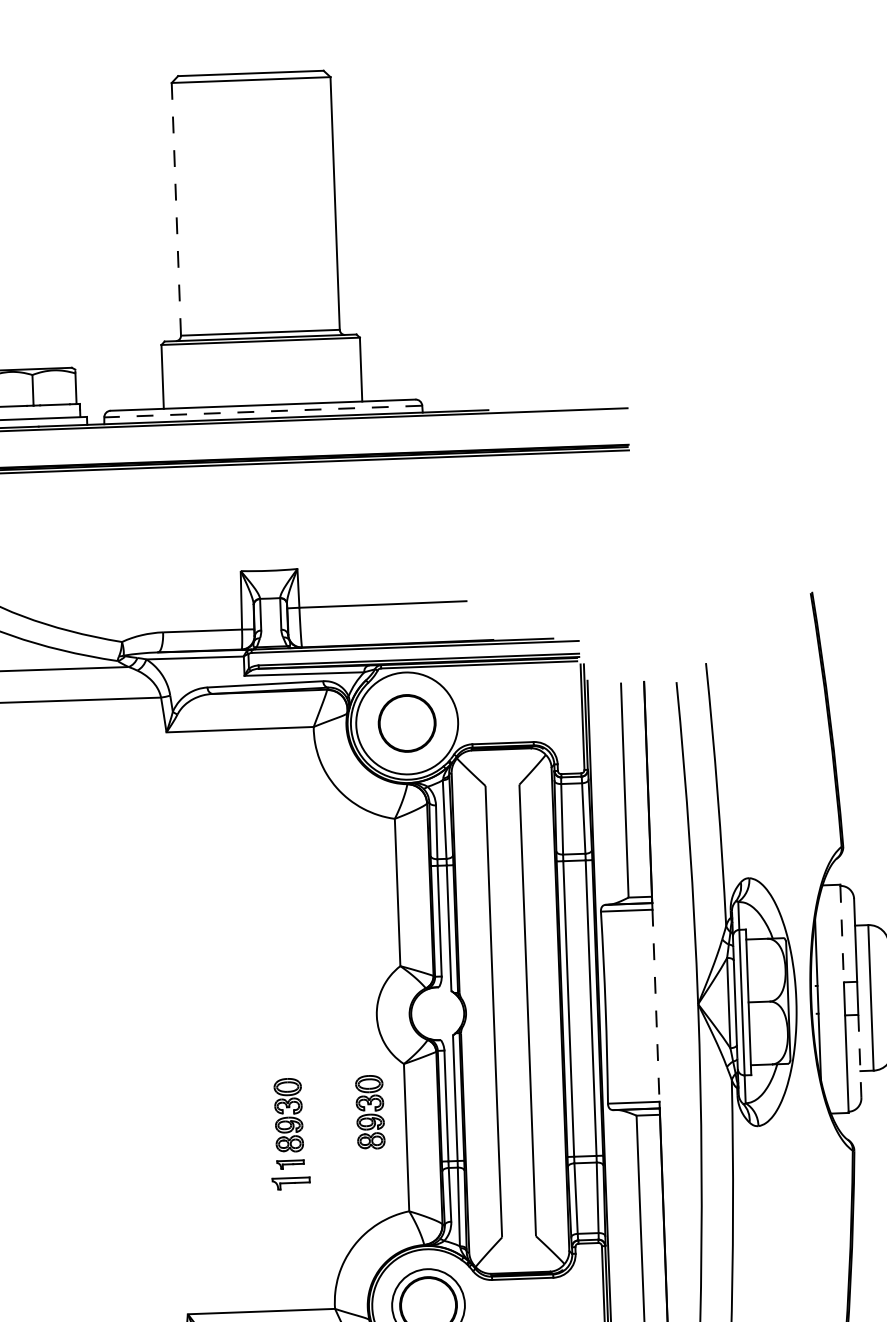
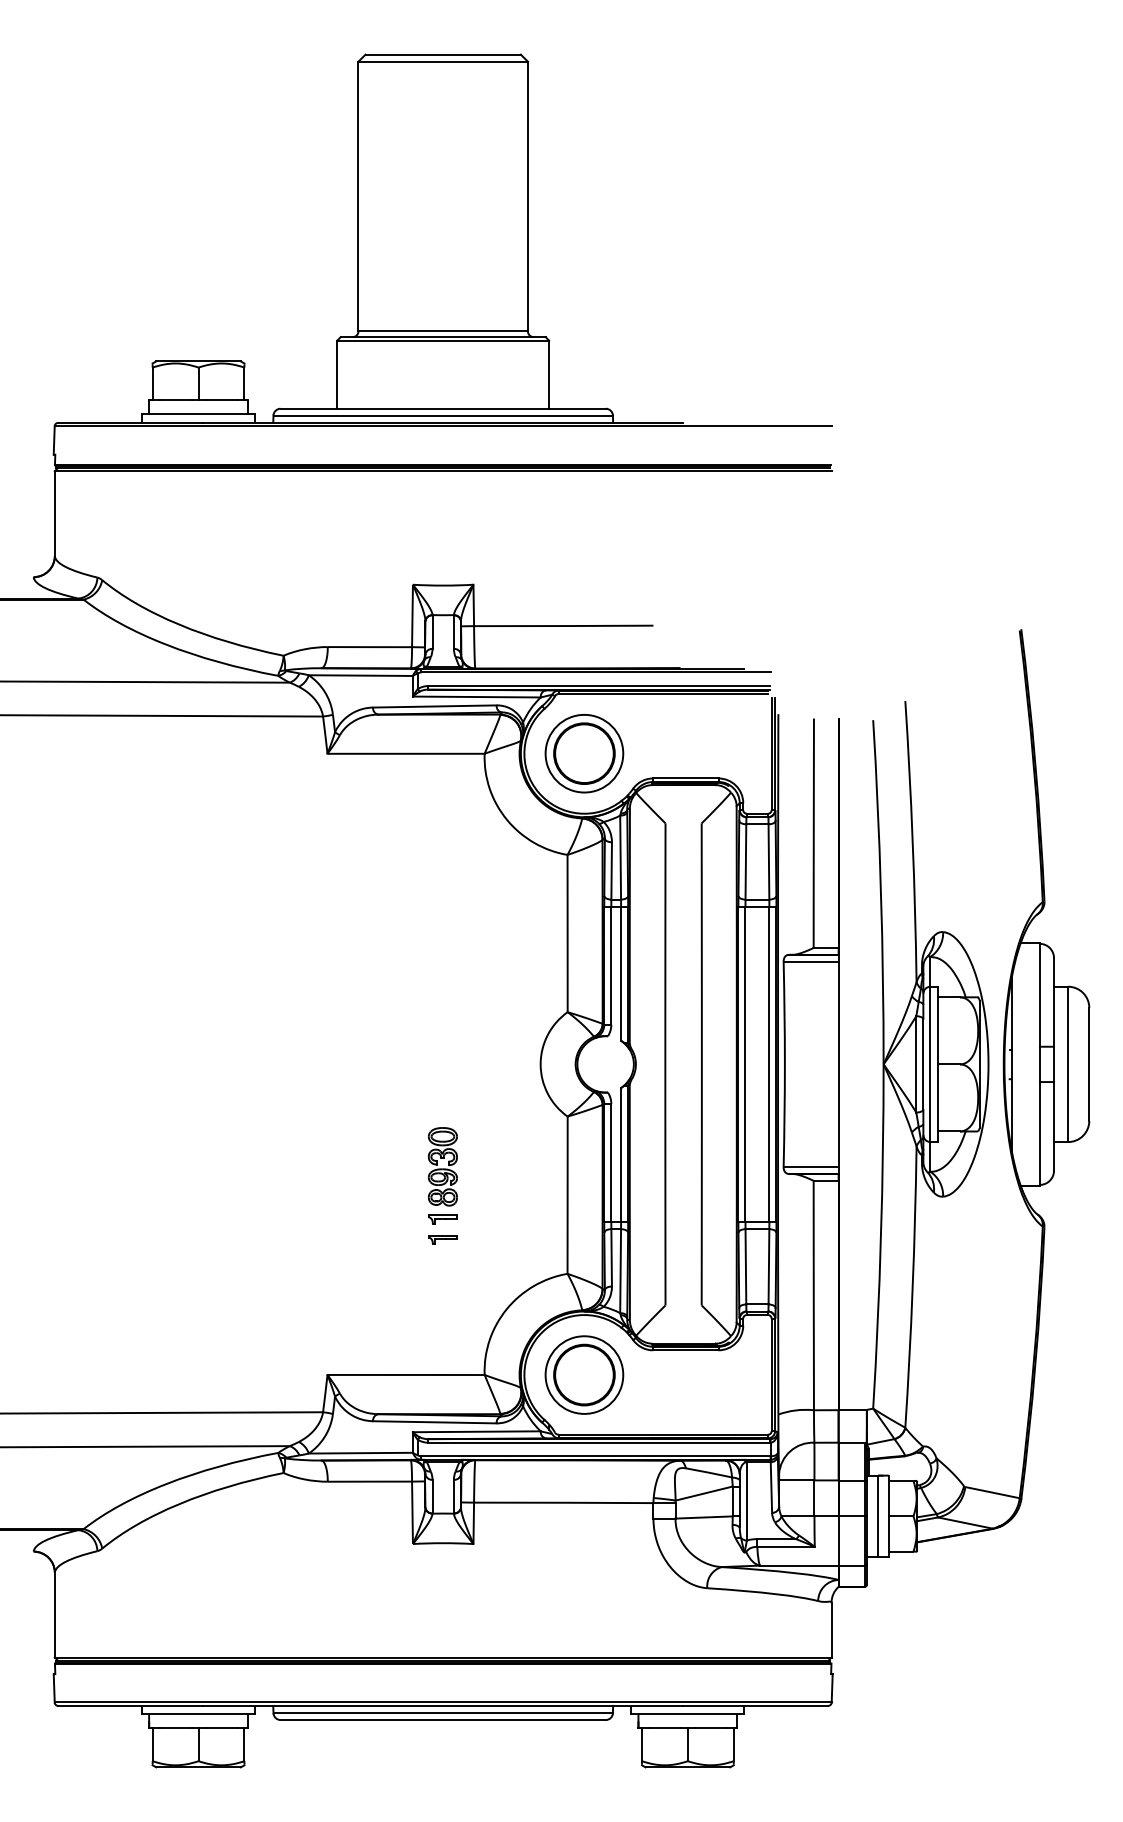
line: (176, 209) -> (358, 196), dashed -> solid
line: (263, 411) -> (443, 415), dashed -> solid
circle: (407, 723) -> (584, 753), size x0.71
line: (841, 934) -> (1039, 995), dashed -> solid
line: (655, 1005) -> (838, 1064), dashed -> solid
line: (860, 1056) -> (1054, 1126), dashed -> solid
part: (369, 1112) -> (529, 1166), removed
part: (290, 1183) -> (442, 1239), size x0.71

